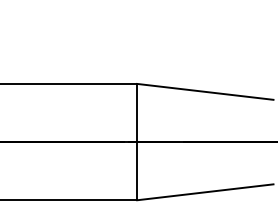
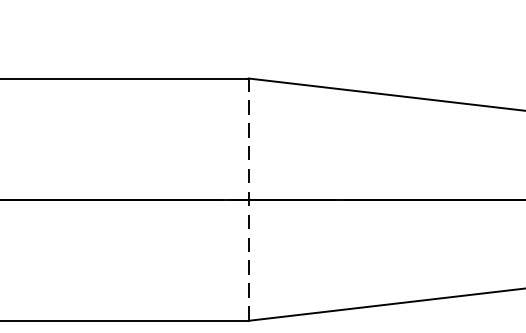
line: (137, 141) -> (249, 198), solid -> dashed

